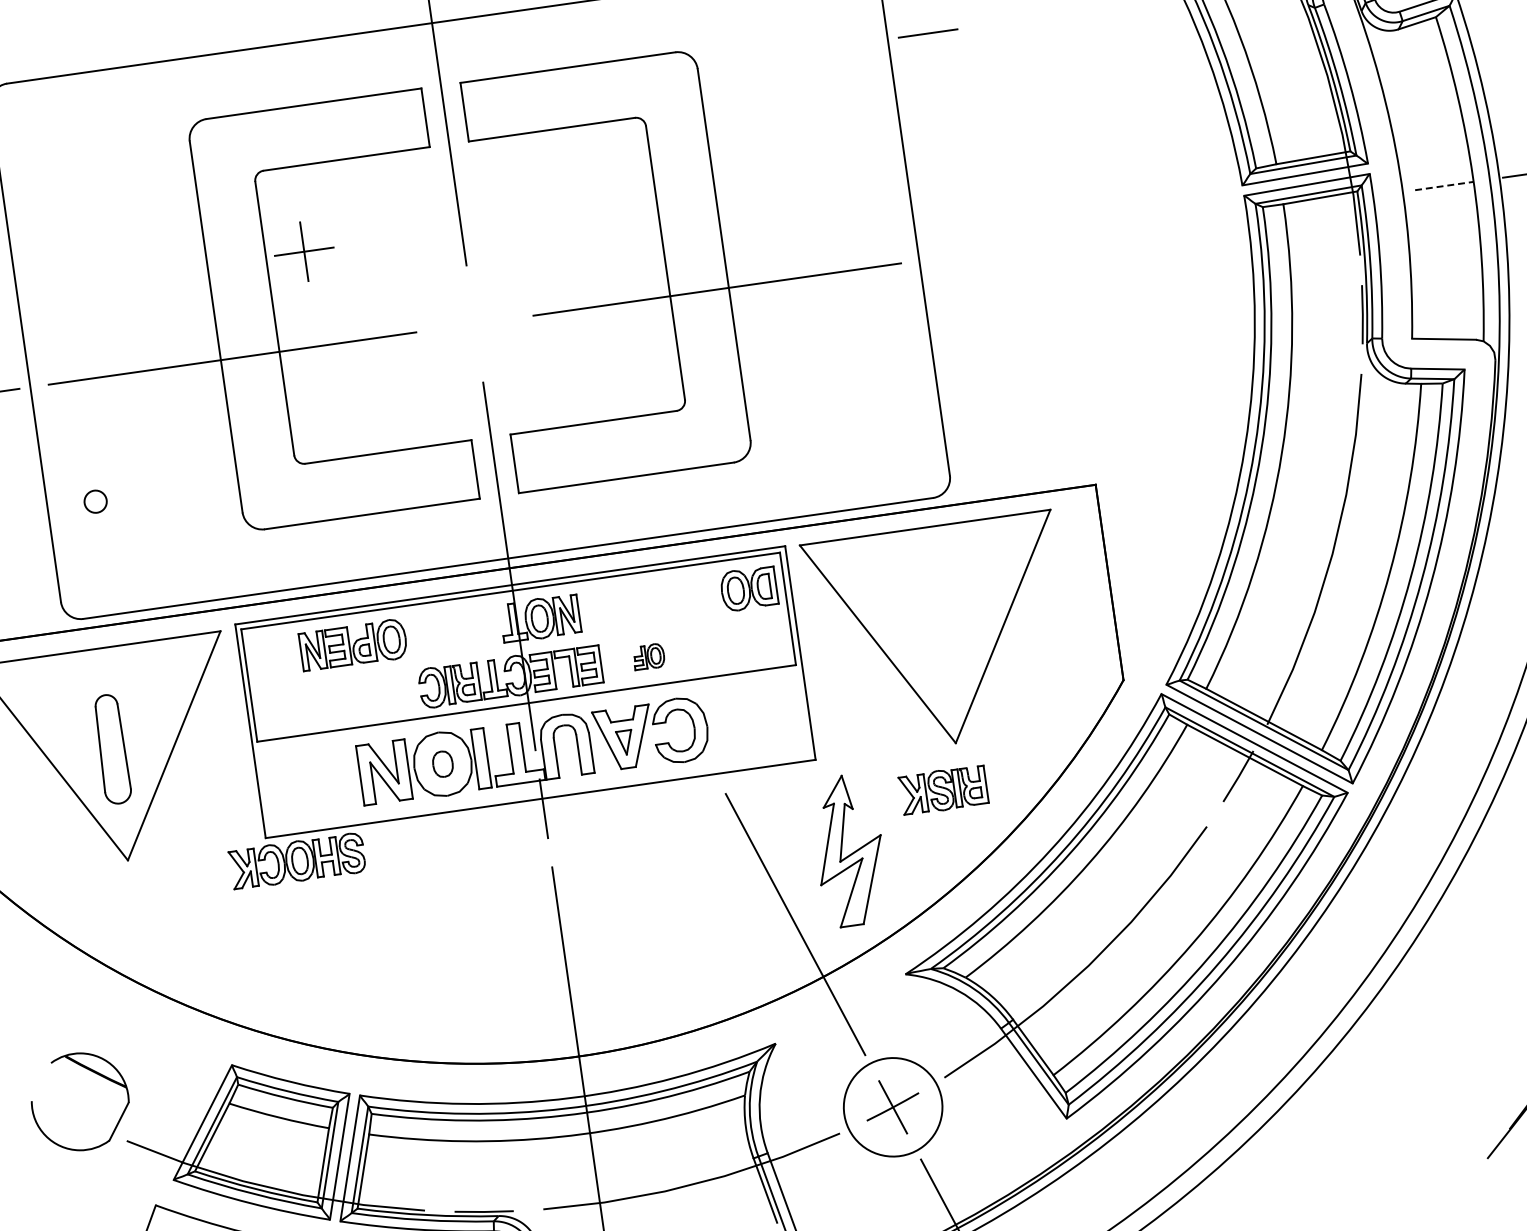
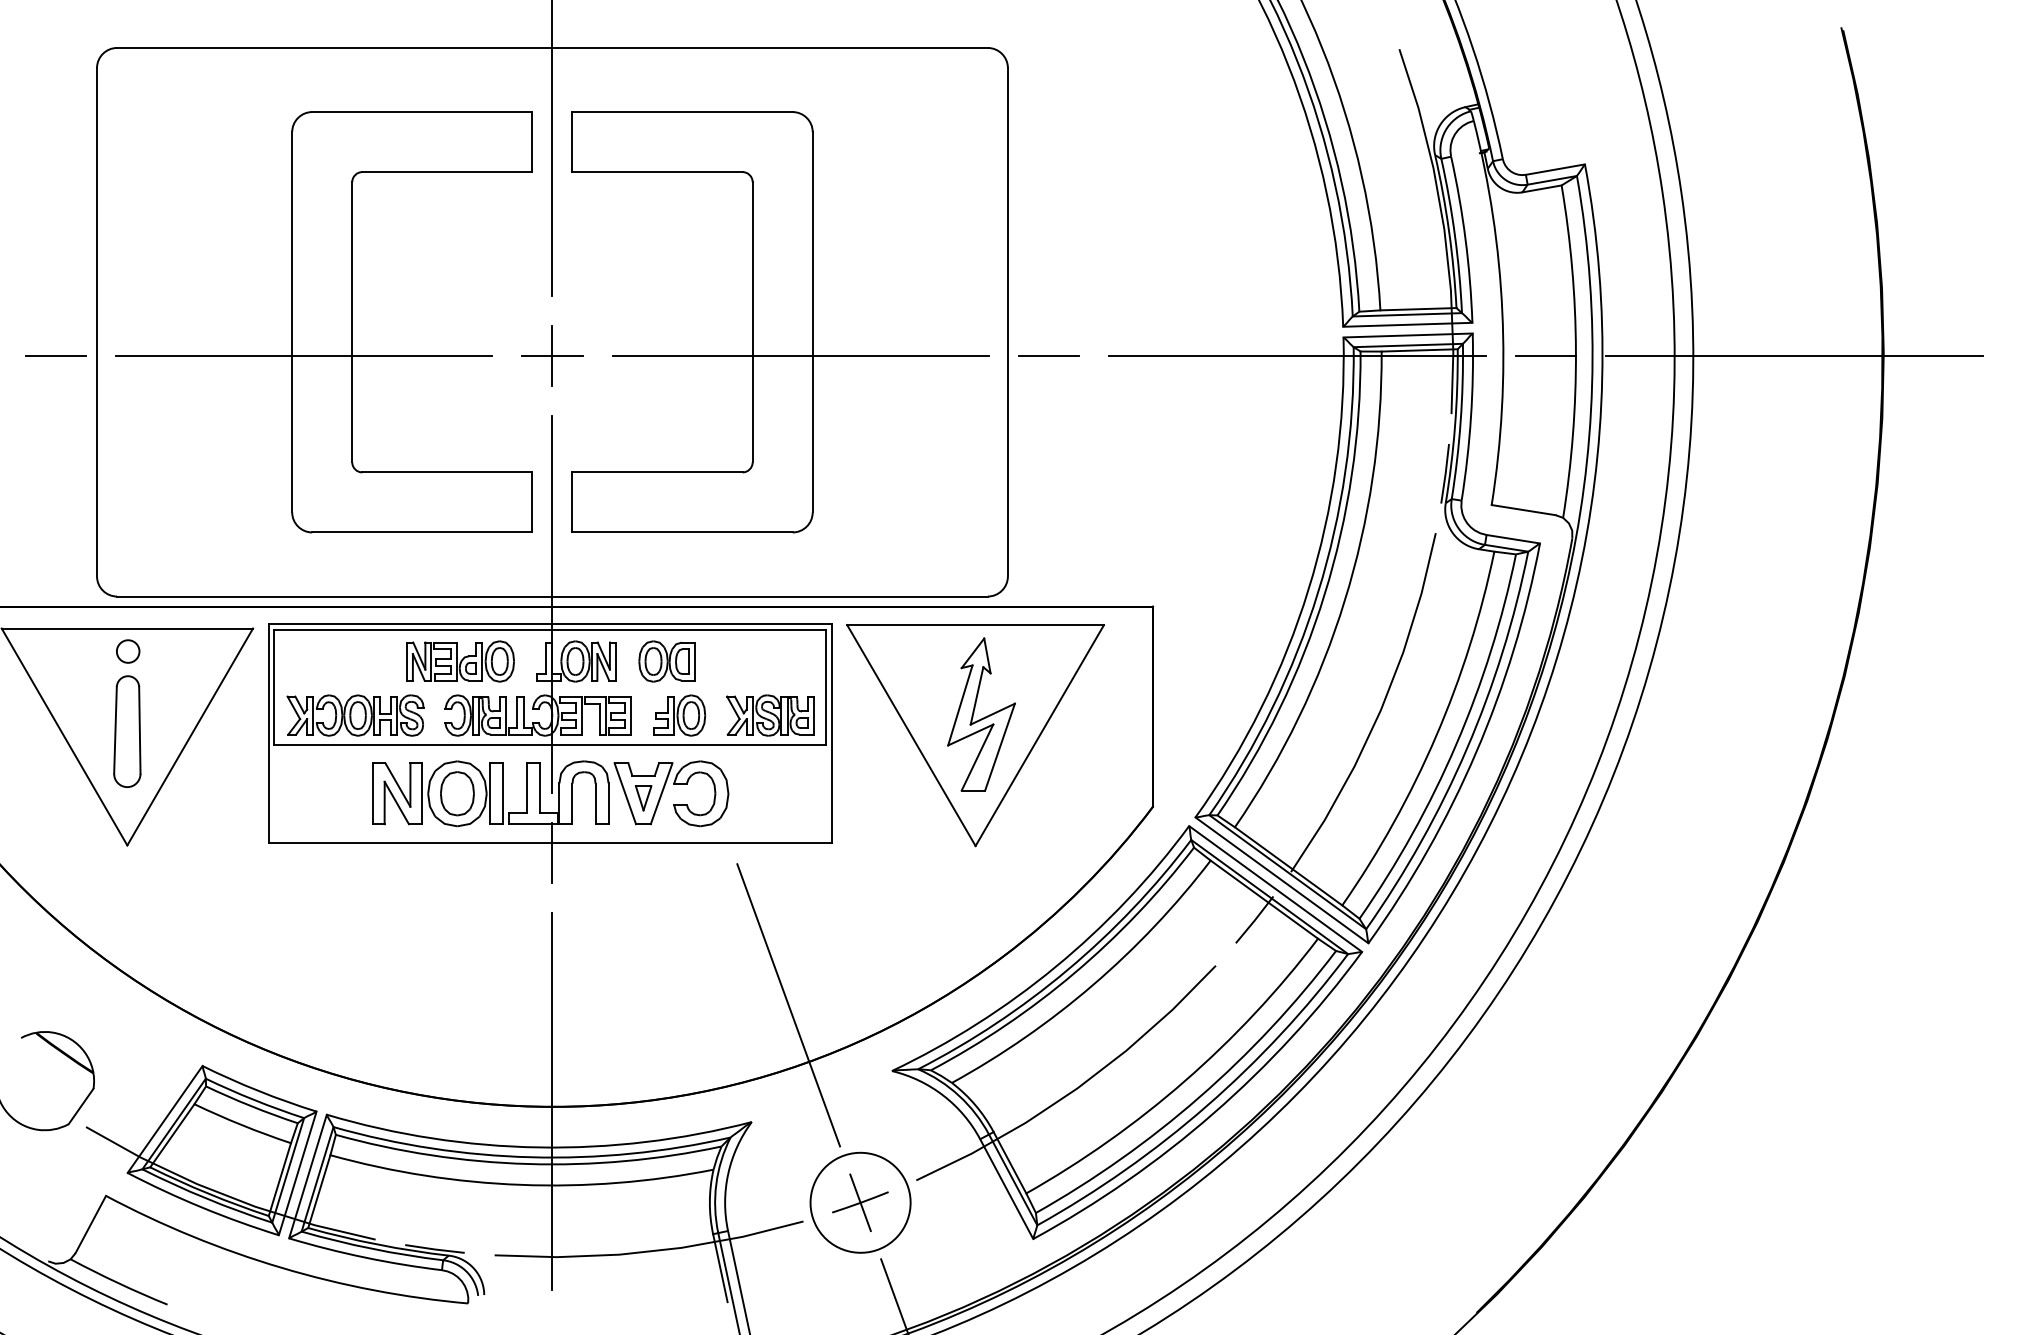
line: (927, 32) -> (1048, 355), moved
line: (1444, 186) -> (1546, 356), dashed -> solid
line: (1201, 220) -> (1297, 356), added
part: (304, 250) -> (552, 355), moved
part: (95, 501) -> (128, 651), moved
part: (748, 588) -> (666, 661), moved
part: (353, 645) -> (460, 661), moved
part: (648, 656) -> (679, 715), size x1.67
part: (442, 763) -> (457, 793), size x1.67
part: (943, 790) -> (770, 715), moved
part: (849, 850) -> (981, 714), moved
part: (297, 861) -> (355, 715), moved

